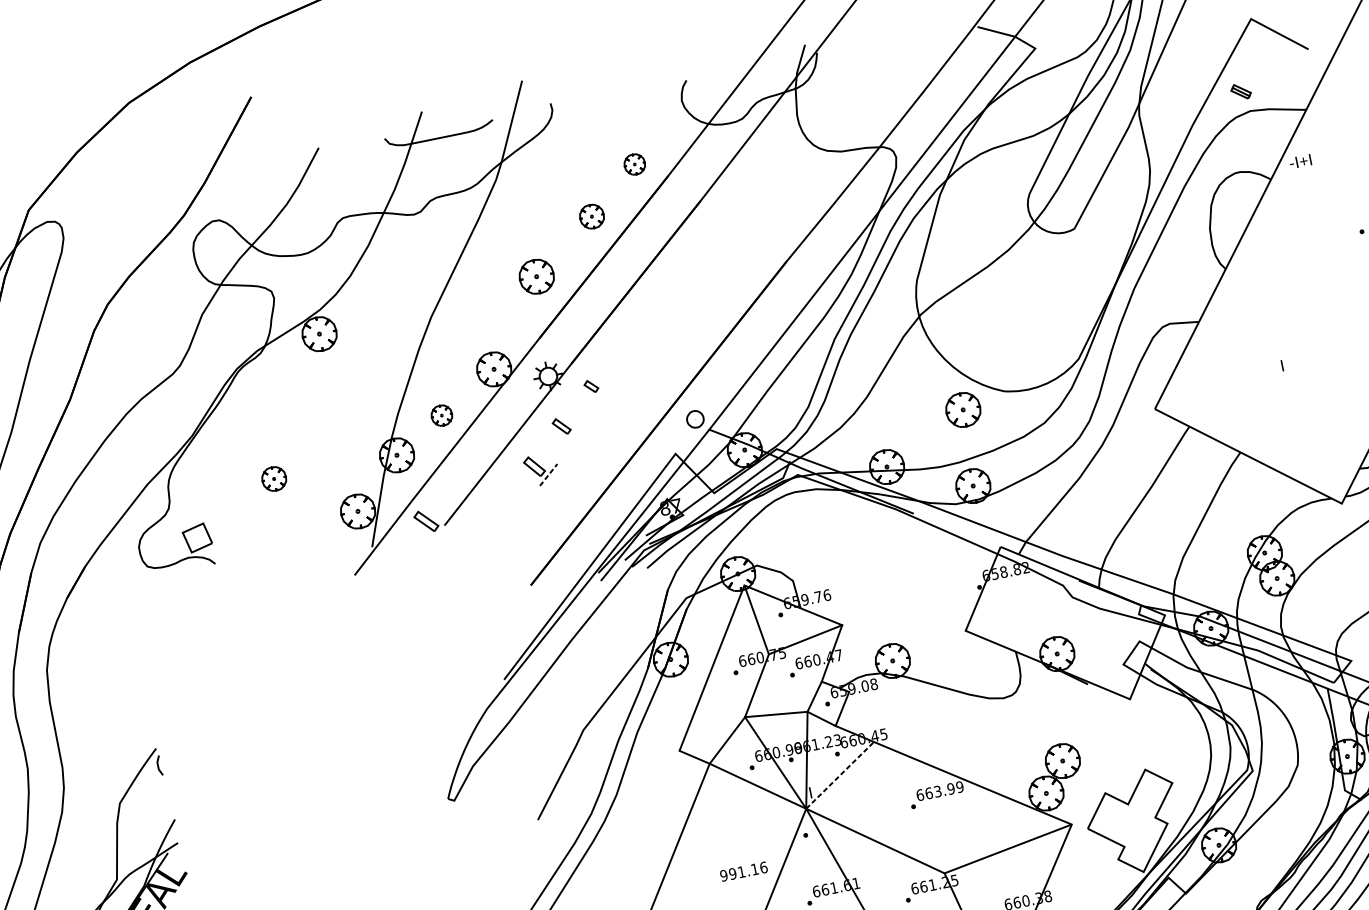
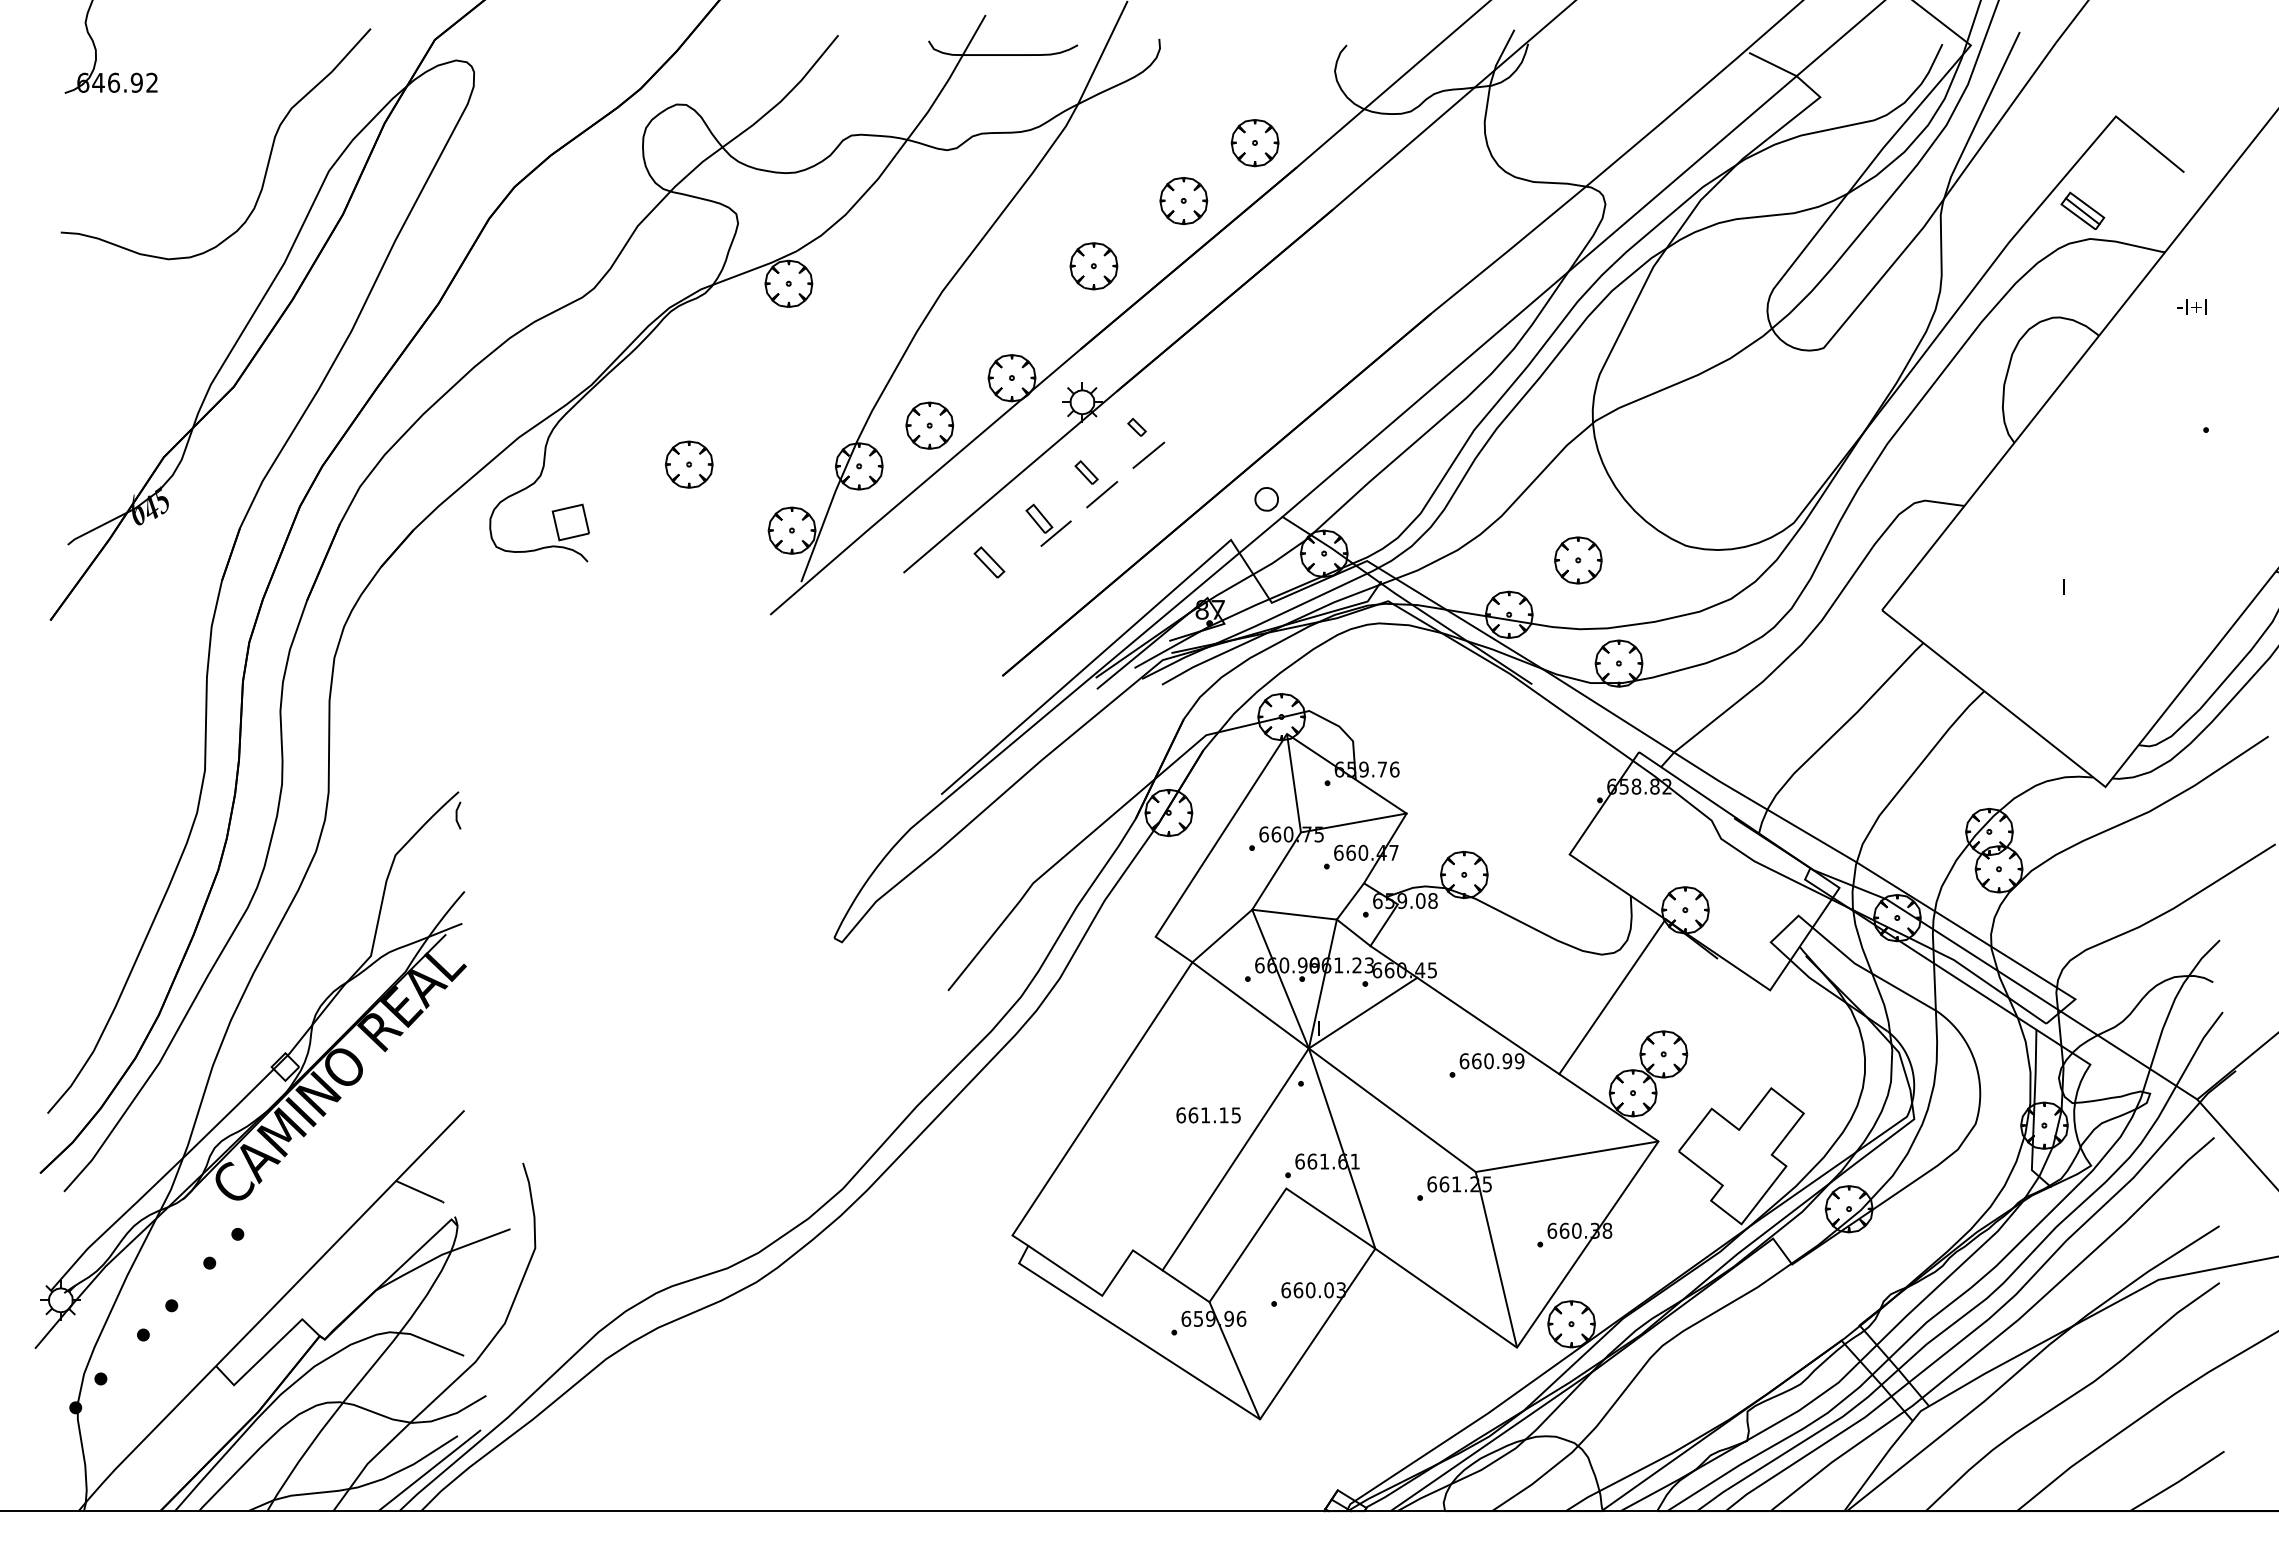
part: (1240, 91) -> (2082, 210), size x1.67
text: (1299, 161) -> (2191, 306), moved
part: (634, 164) -> (1254, 143), size x1.67
part: (591, 216) -> (1183, 201), size x1.43
line: (603, 404) -> (1148, 454), added
part: (963, 409) -> (1578, 560), moved
part: (441, 415) -> (929, 425), size x1.67
line: (576, 439) -> (1102, 494), added
line: (548, 474) -> (1056, 533), dashed -> solid
part: (273, 479) -> (688, 464), size x1.43
part: (426, 521) -> (989, 562), moved
line: (1017, 726) -> (1612, 996), added
line: (840, 775) -> (1363, 1013), dashed -> solid
text: (937, 791) -> (1488, 1061), 663.99 -> 660.99
text: (743, 871) -> (1208, 1115), 991.16 -> 661.15

